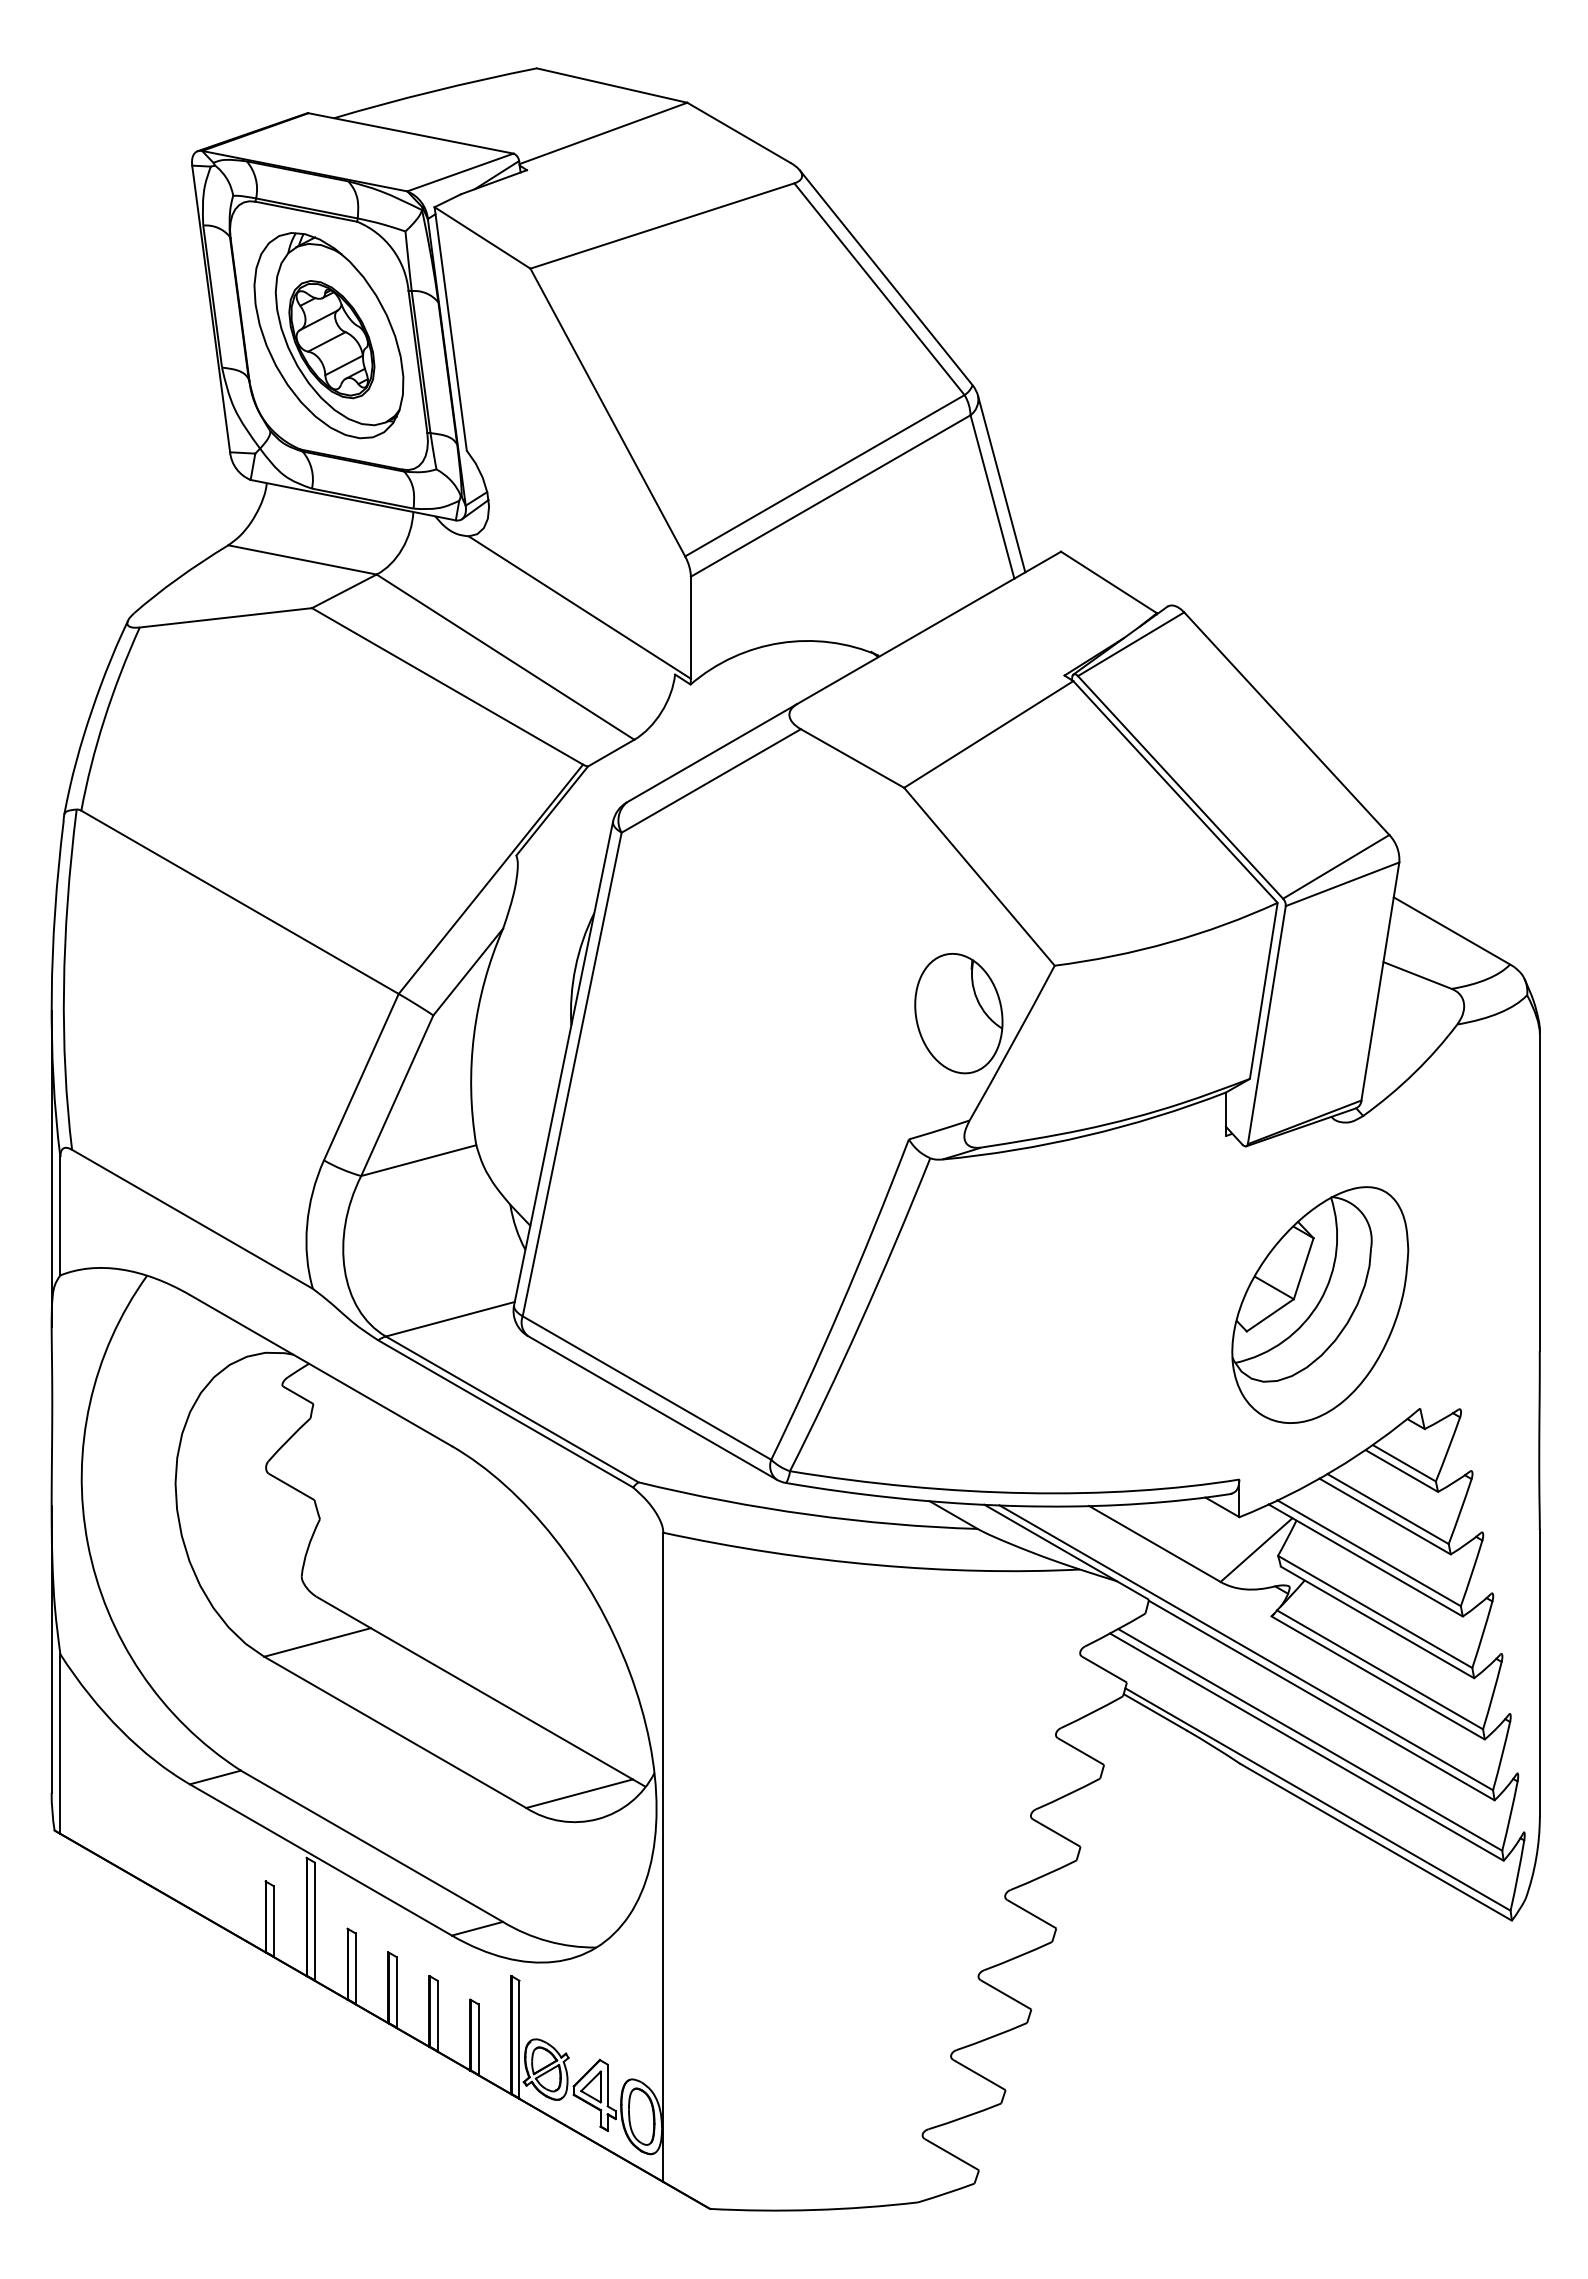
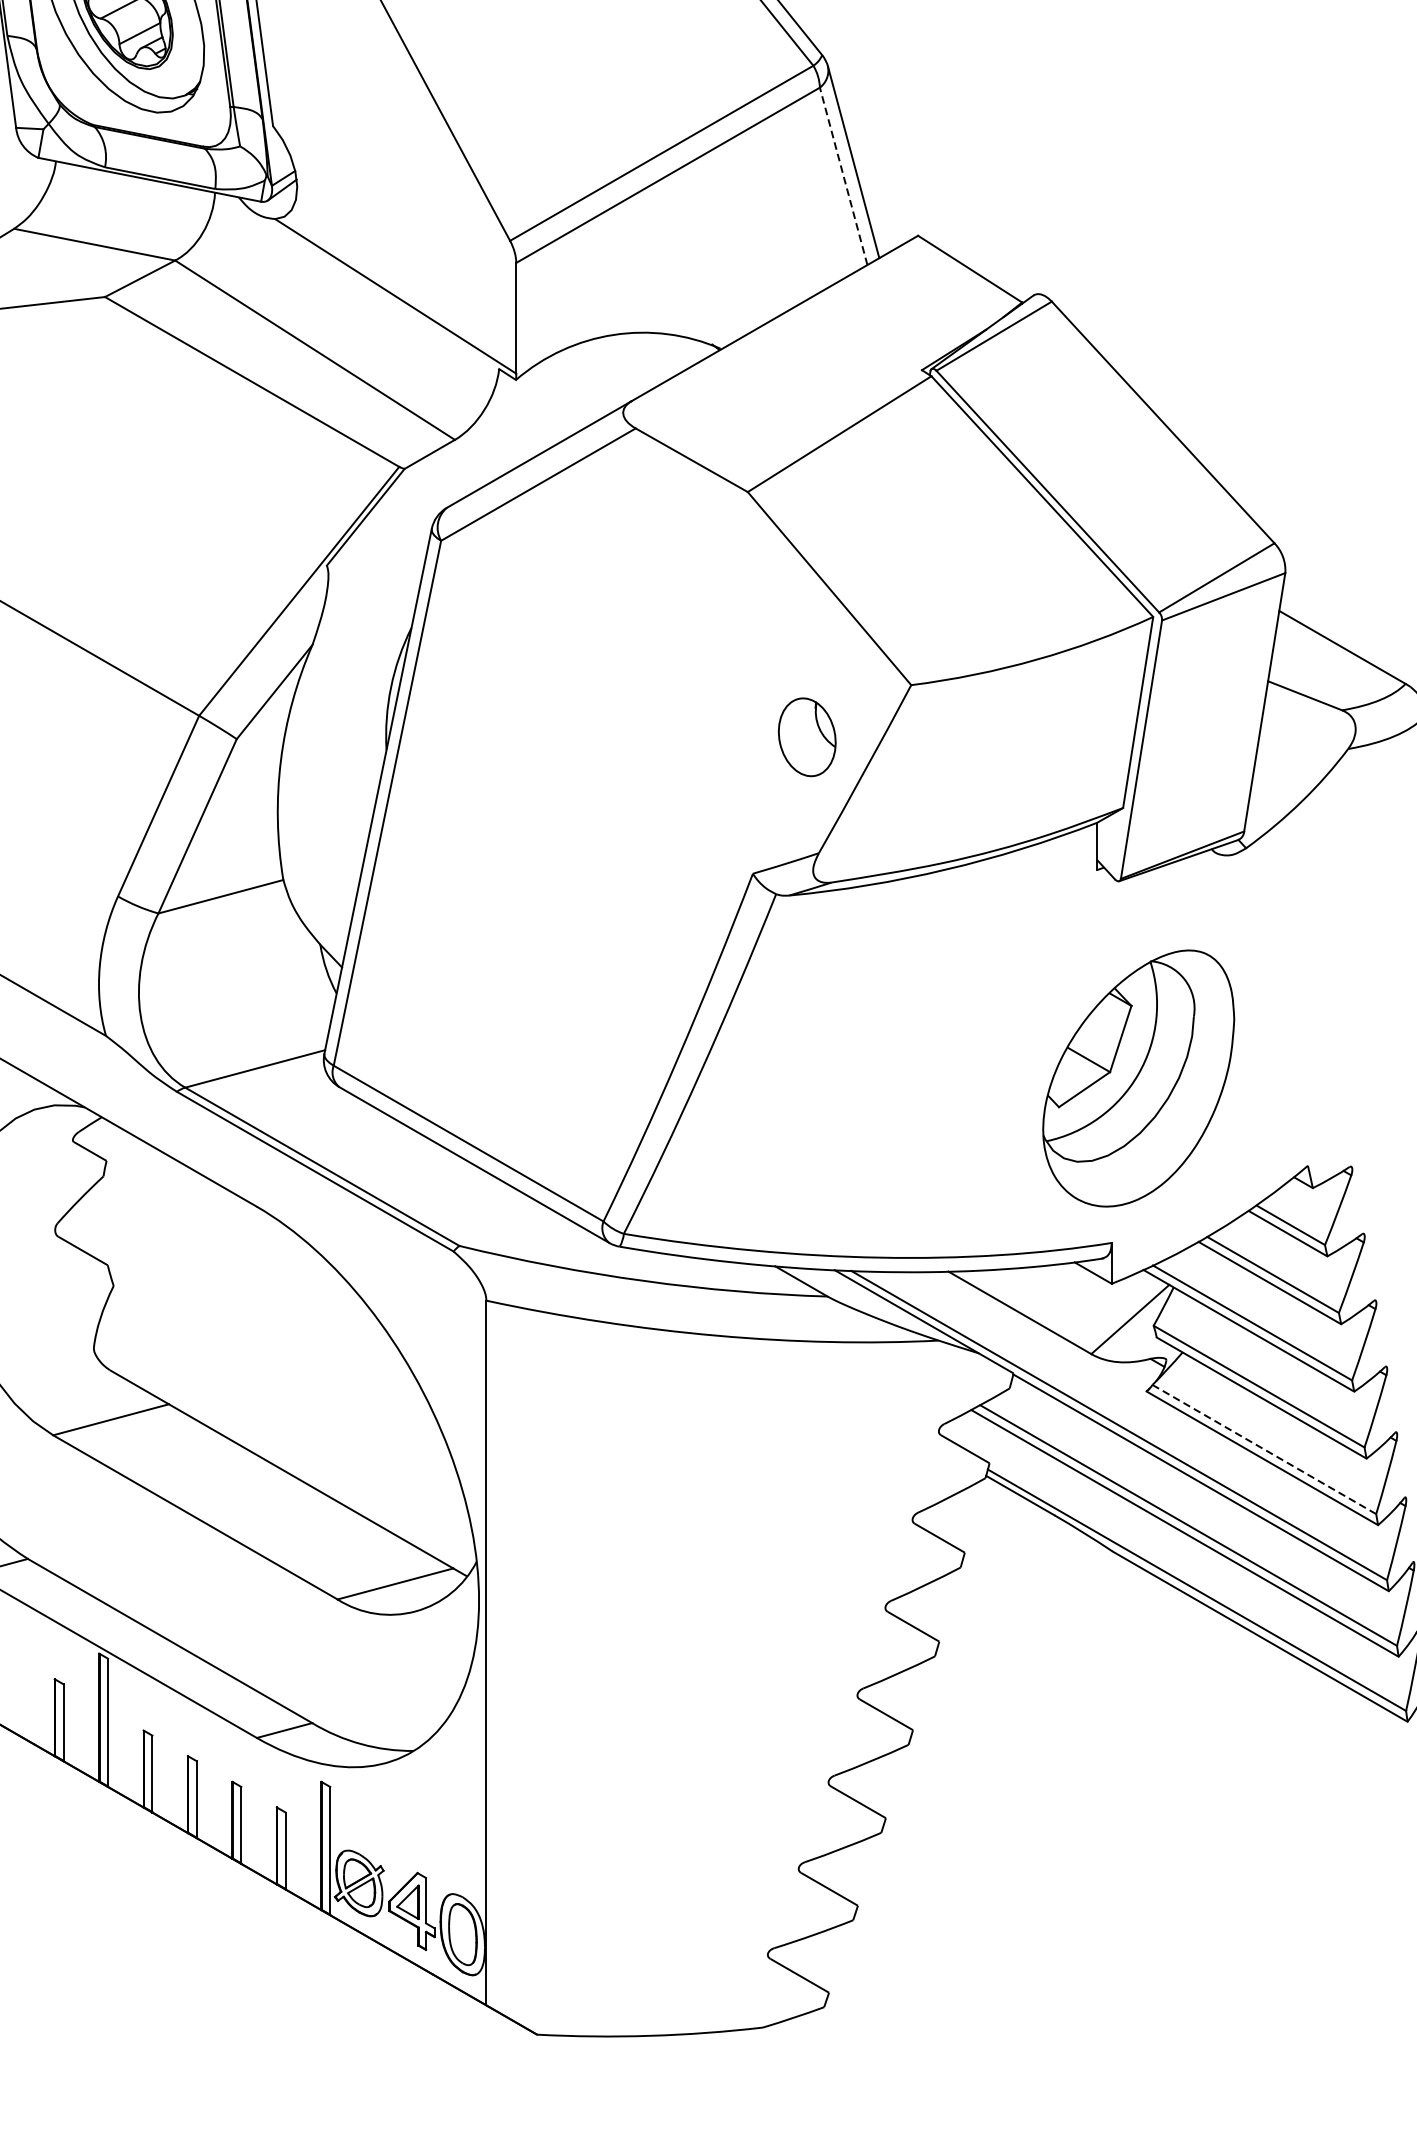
line: (992, 496) -> (843, 175), solid -> dashed
part: (958, 1013) -> (806, 737), size x0.6
part: (1320, 1304) -> (1138, 1077), moved
line: (1380, 1669) -> (1264, 1449), solid -> dashed

